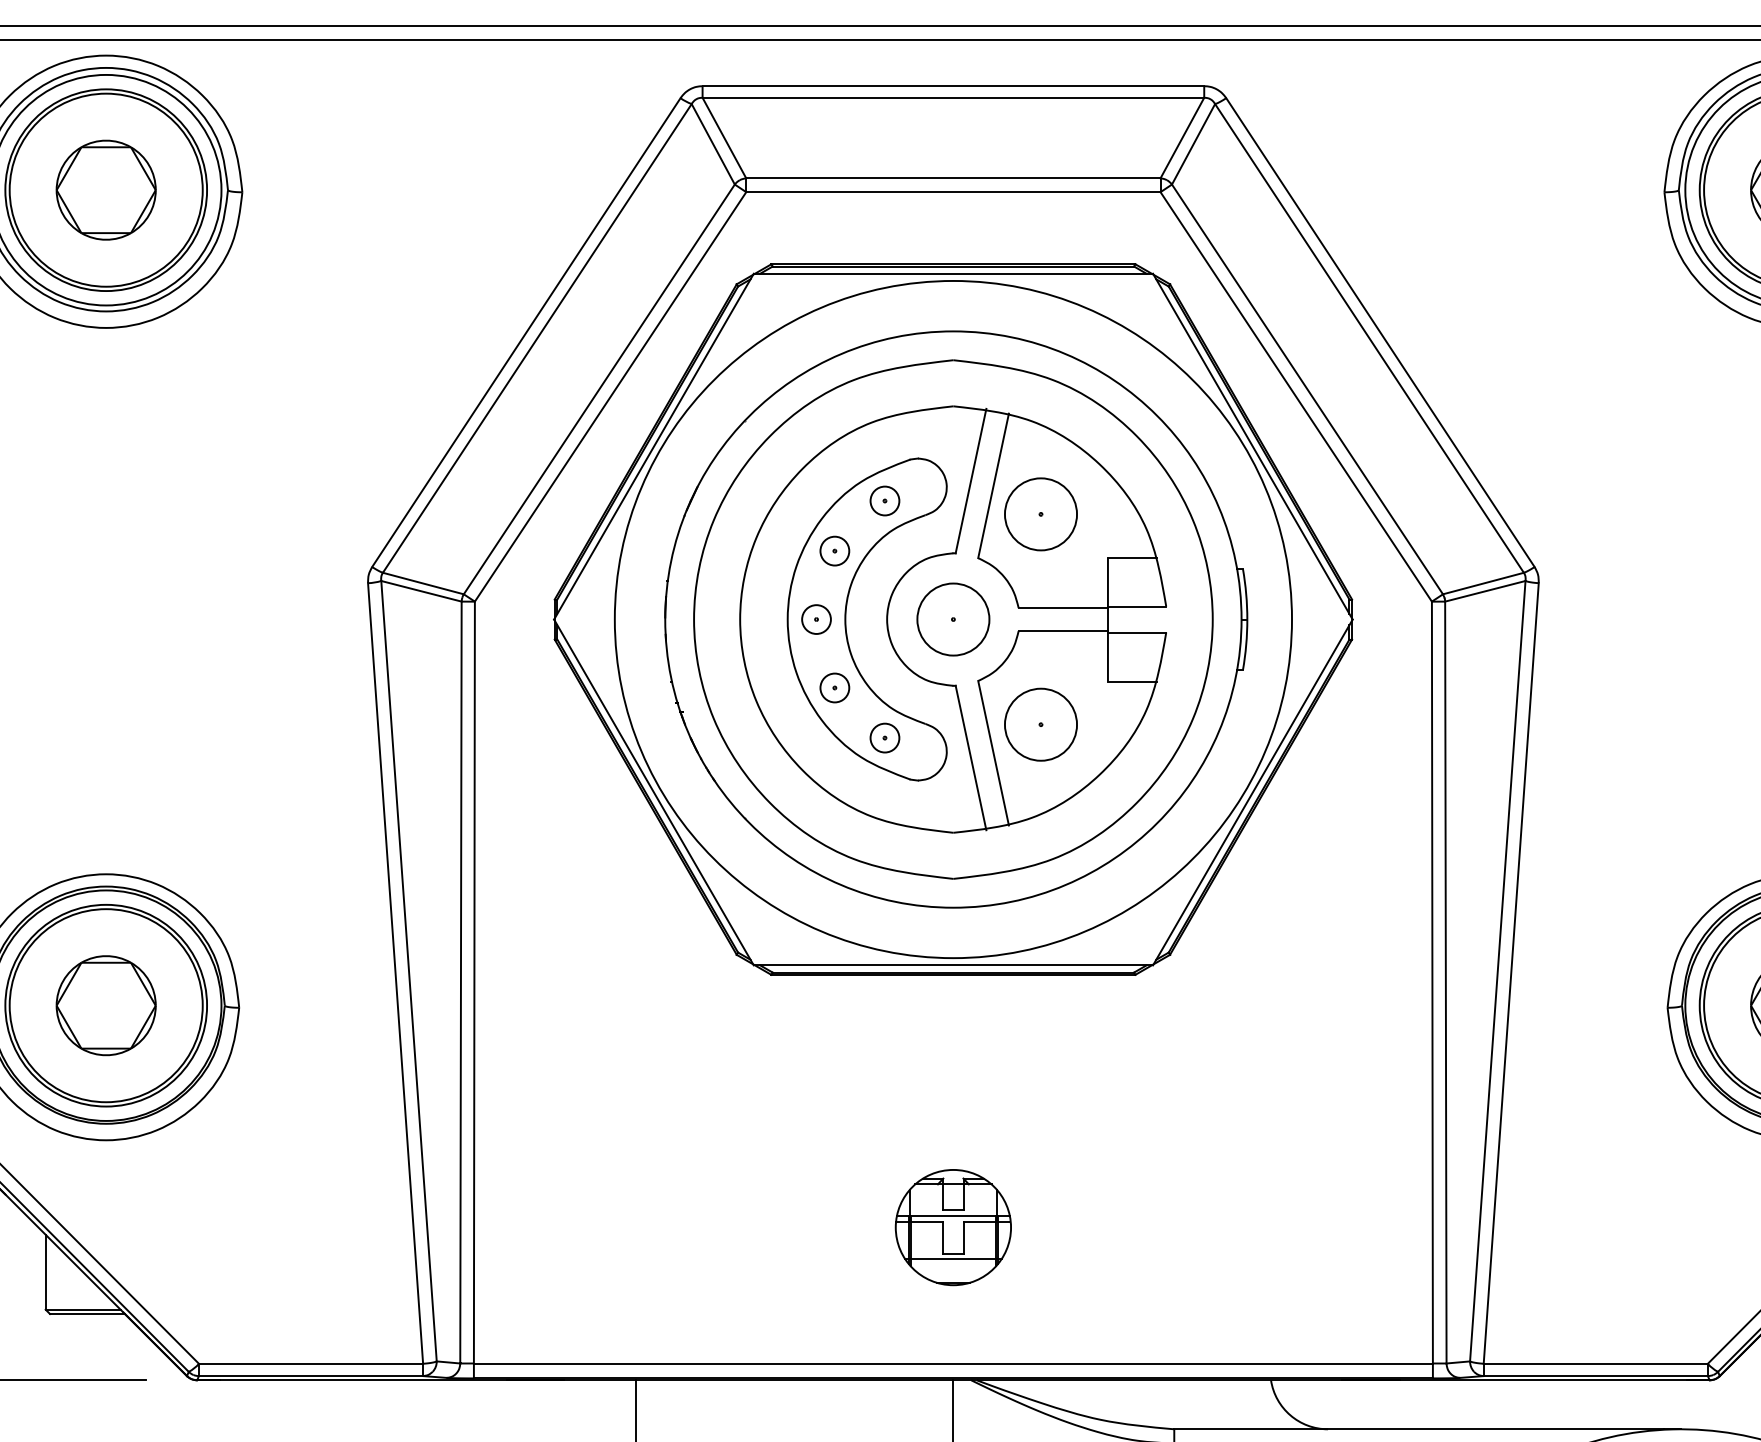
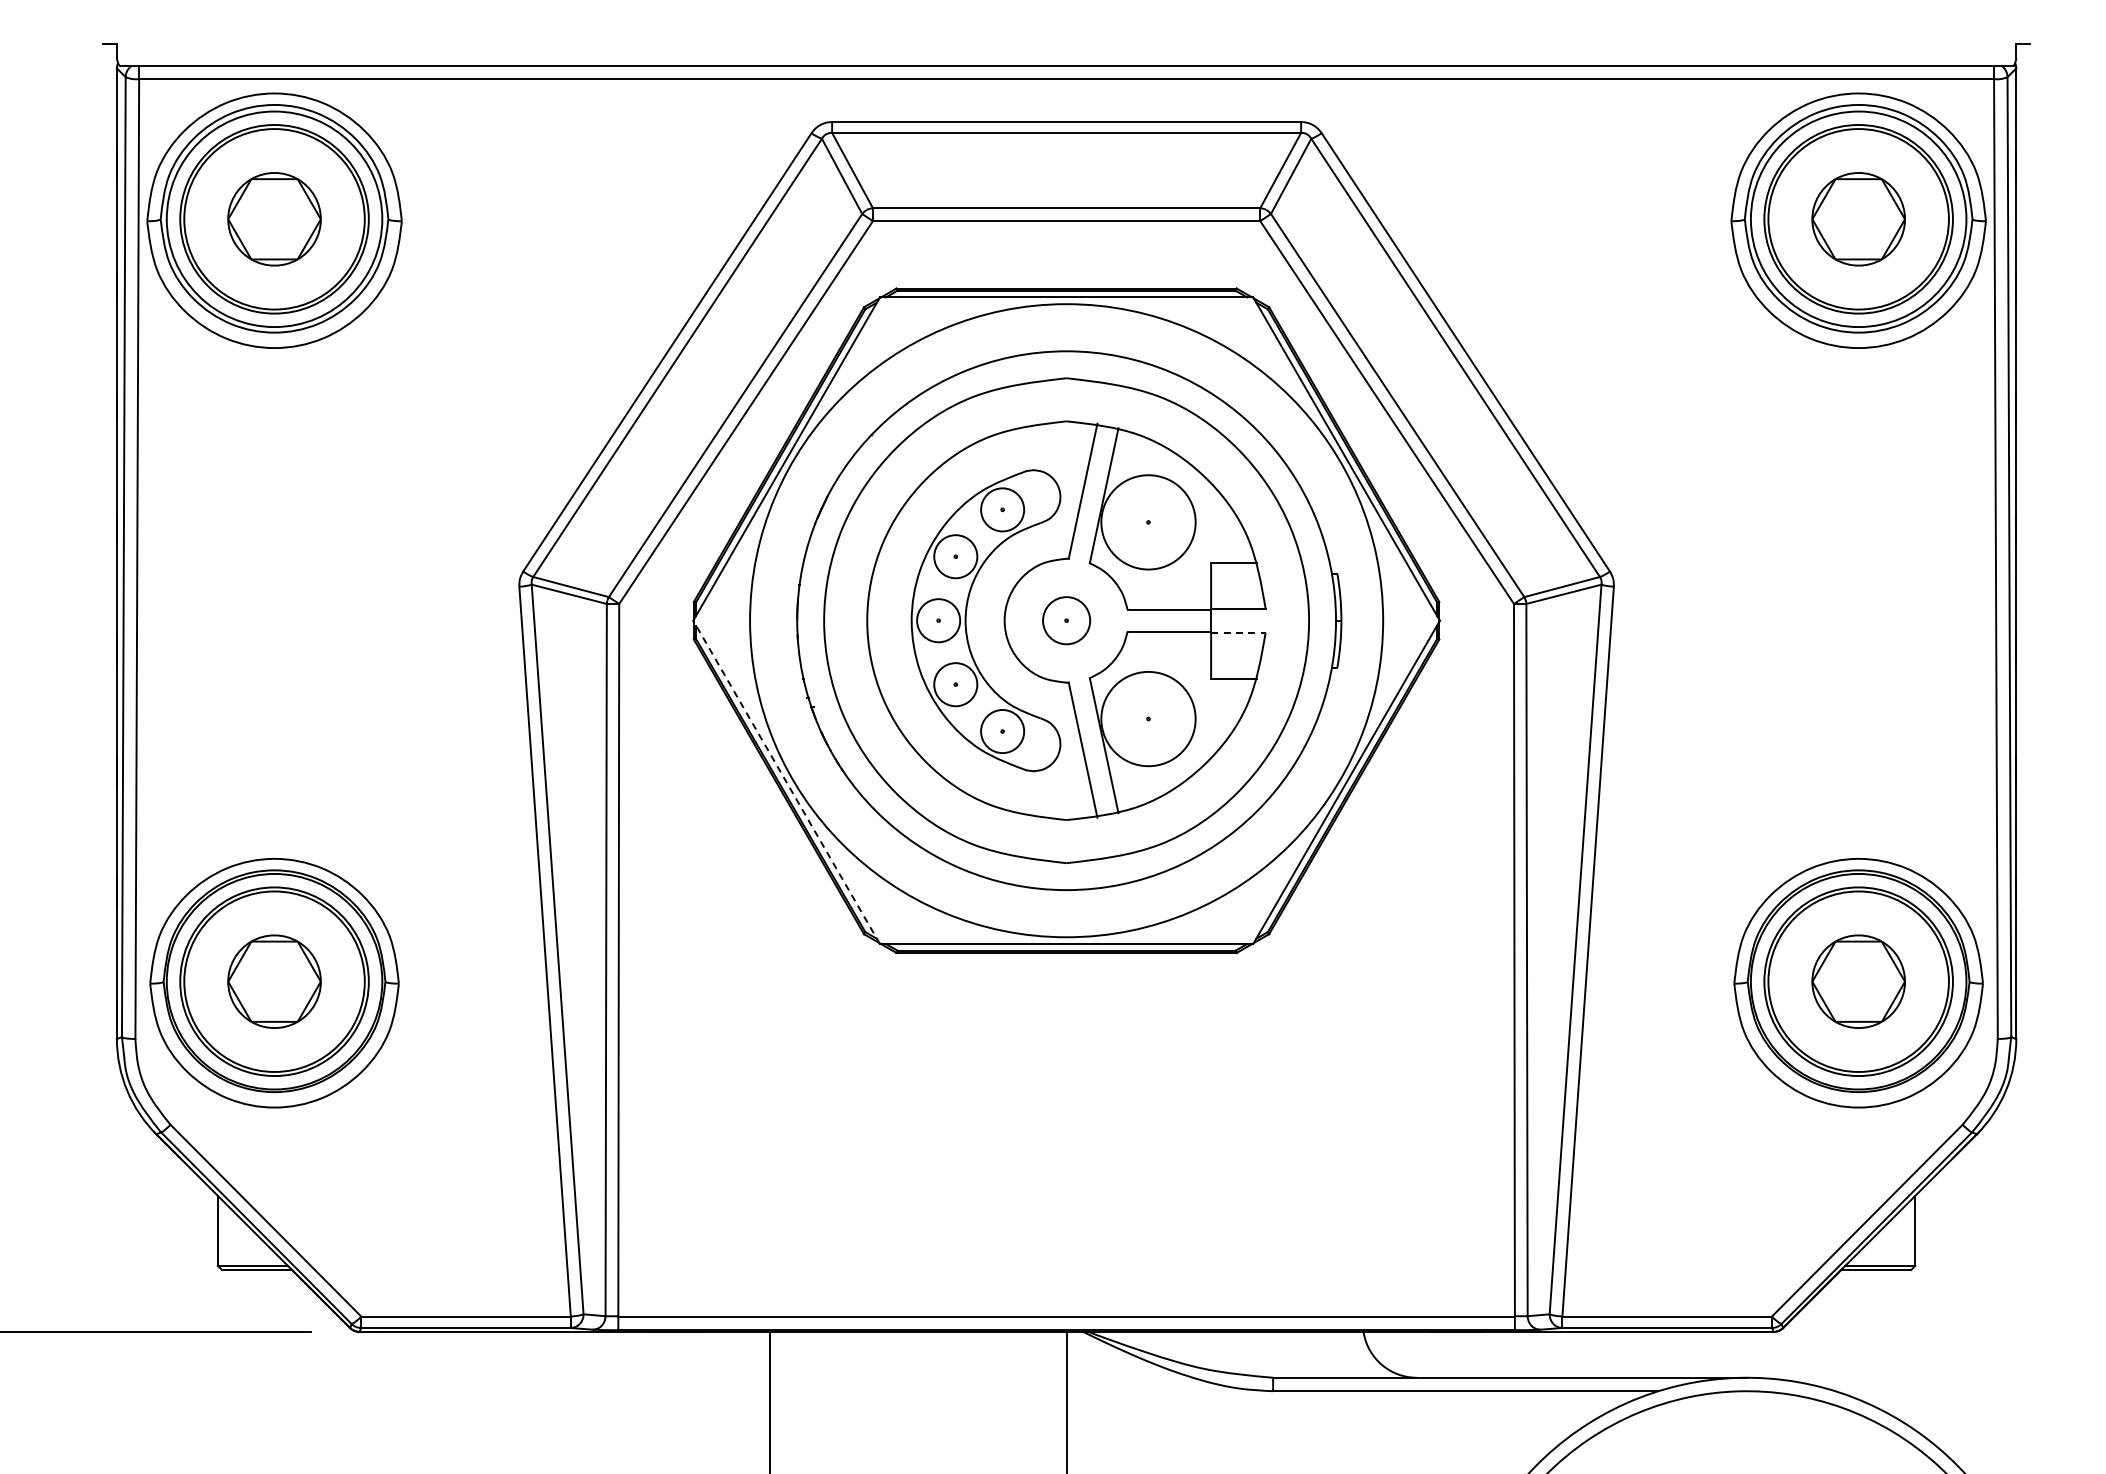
circle: (884, 500) -> (1002, 509), size x1.6
circle: (1040, 514) -> (1148, 522), size x1.4
circle: (834, 550) -> (955, 556), size x1.6
circle: (816, 619) -> (938, 620), size x1.6
circle: (953, 619) -> (1066, 620), size x0.7
line: (1137, 632) -> (1238, 632), solid -> dashed
circle: (834, 687) -> (955, 684), size x1.6
circle: (1040, 724) -> (1148, 718), size x1.4
circle: (884, 738) -> (1002, 731), size x1.6
line: (653, 792) -> (786, 782), solid -> dashed
part: (953, 1226) -> (1066, 1188), removed

